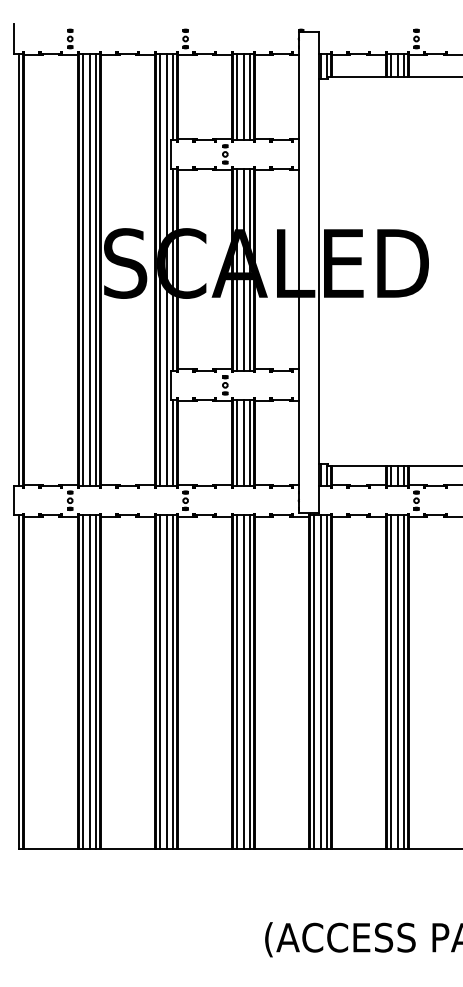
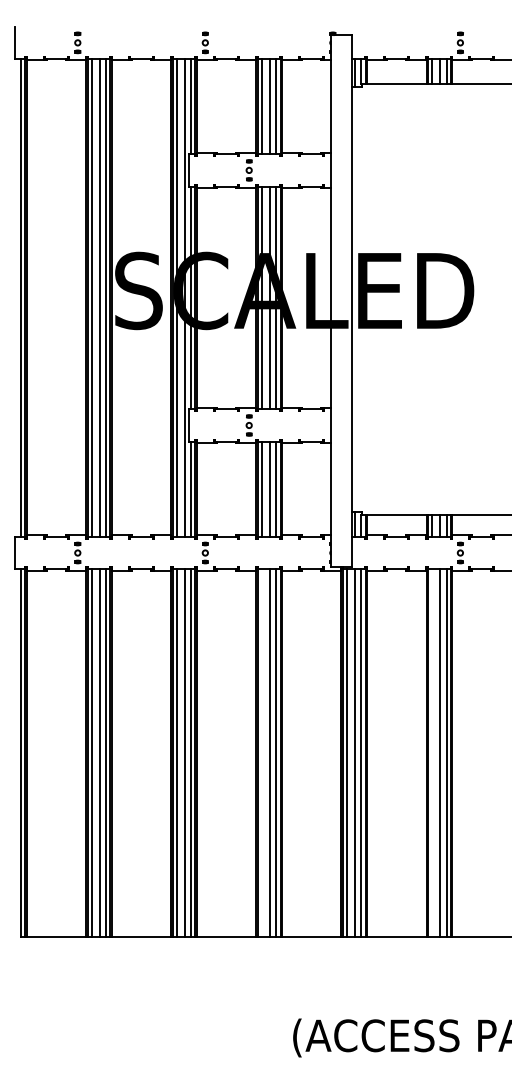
line: (236, 681) -> (261, 752), removed
line: (390, 681) -> (431, 752), removed

